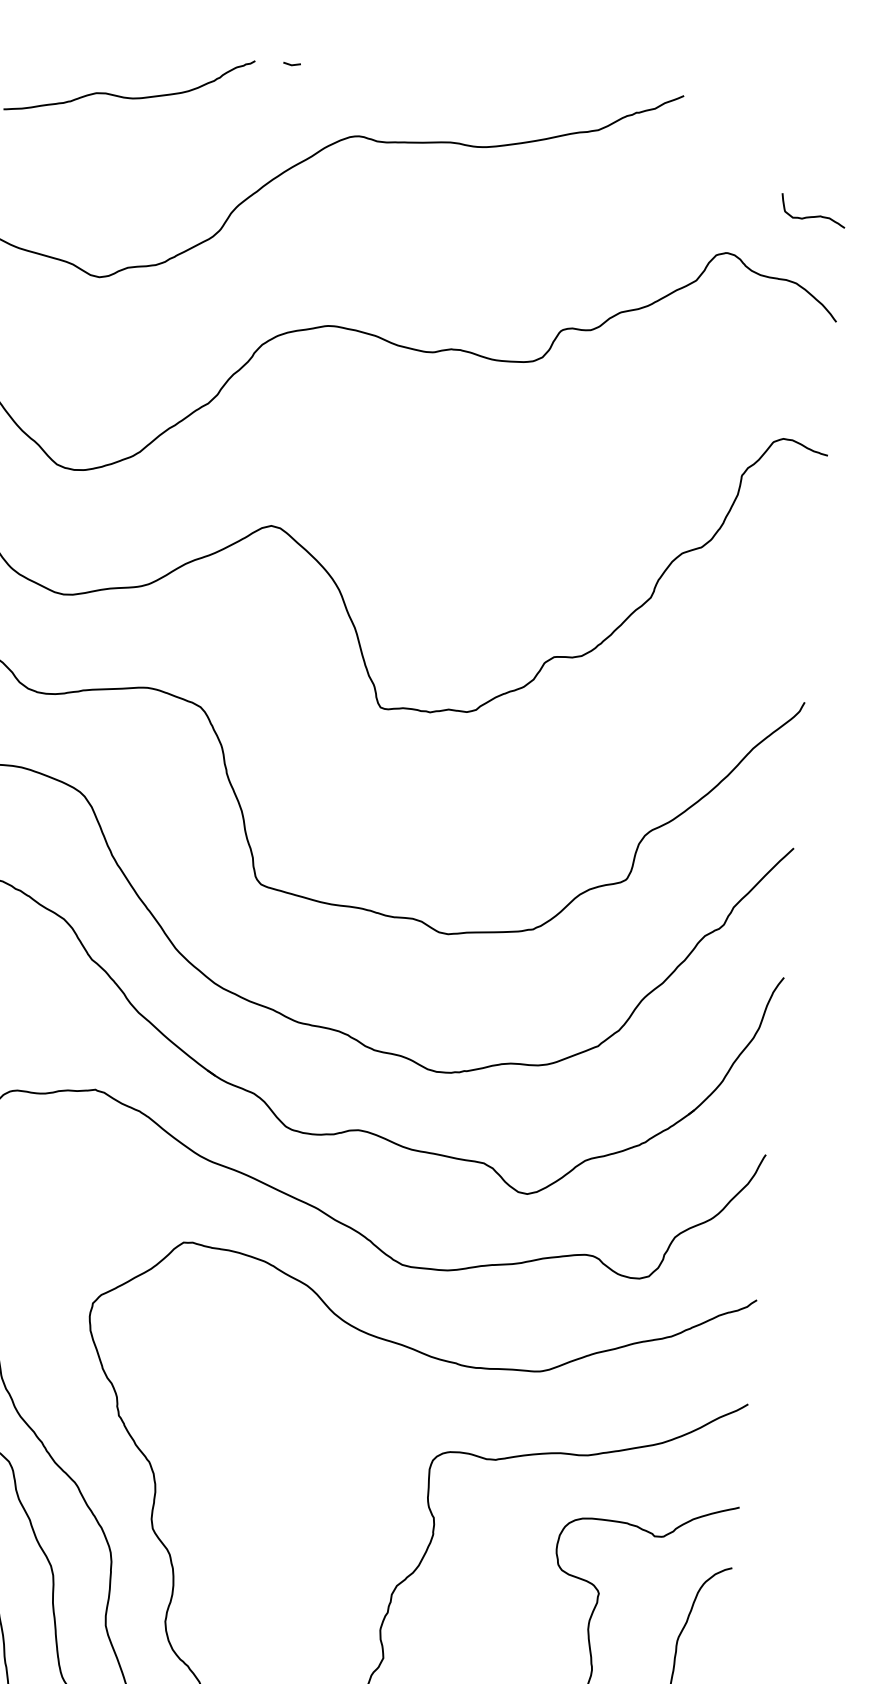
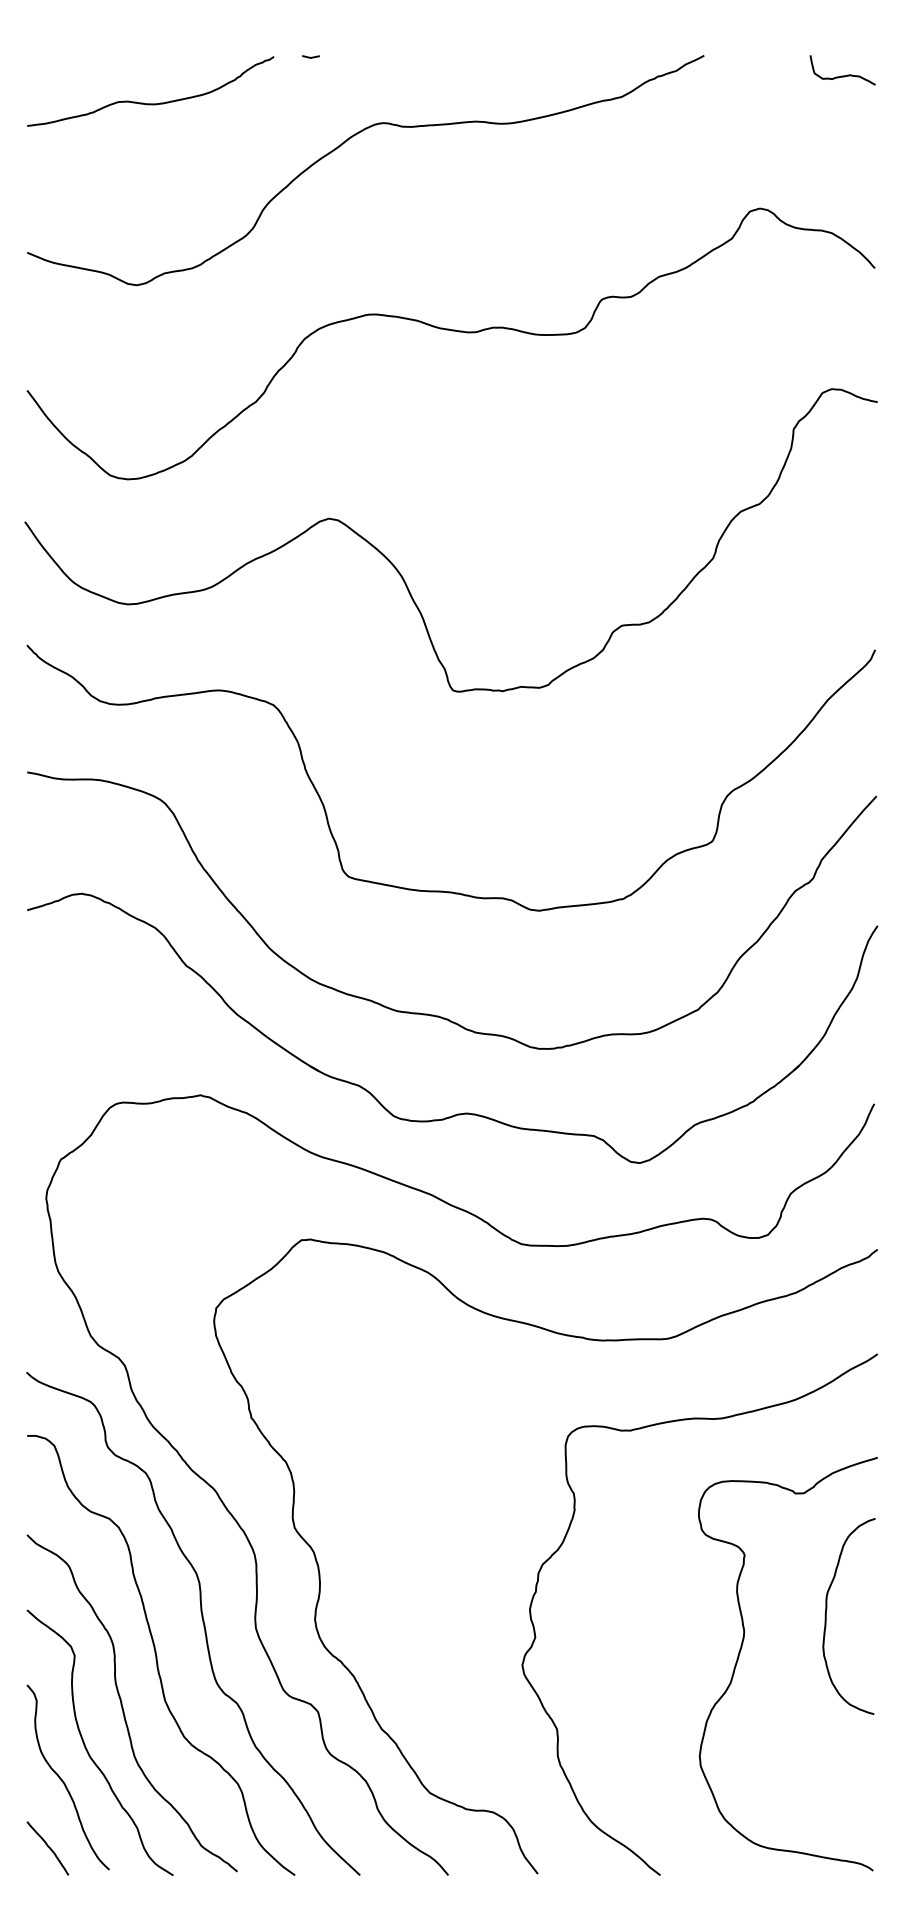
curve: (812, 215) -> (842, 75), moved

